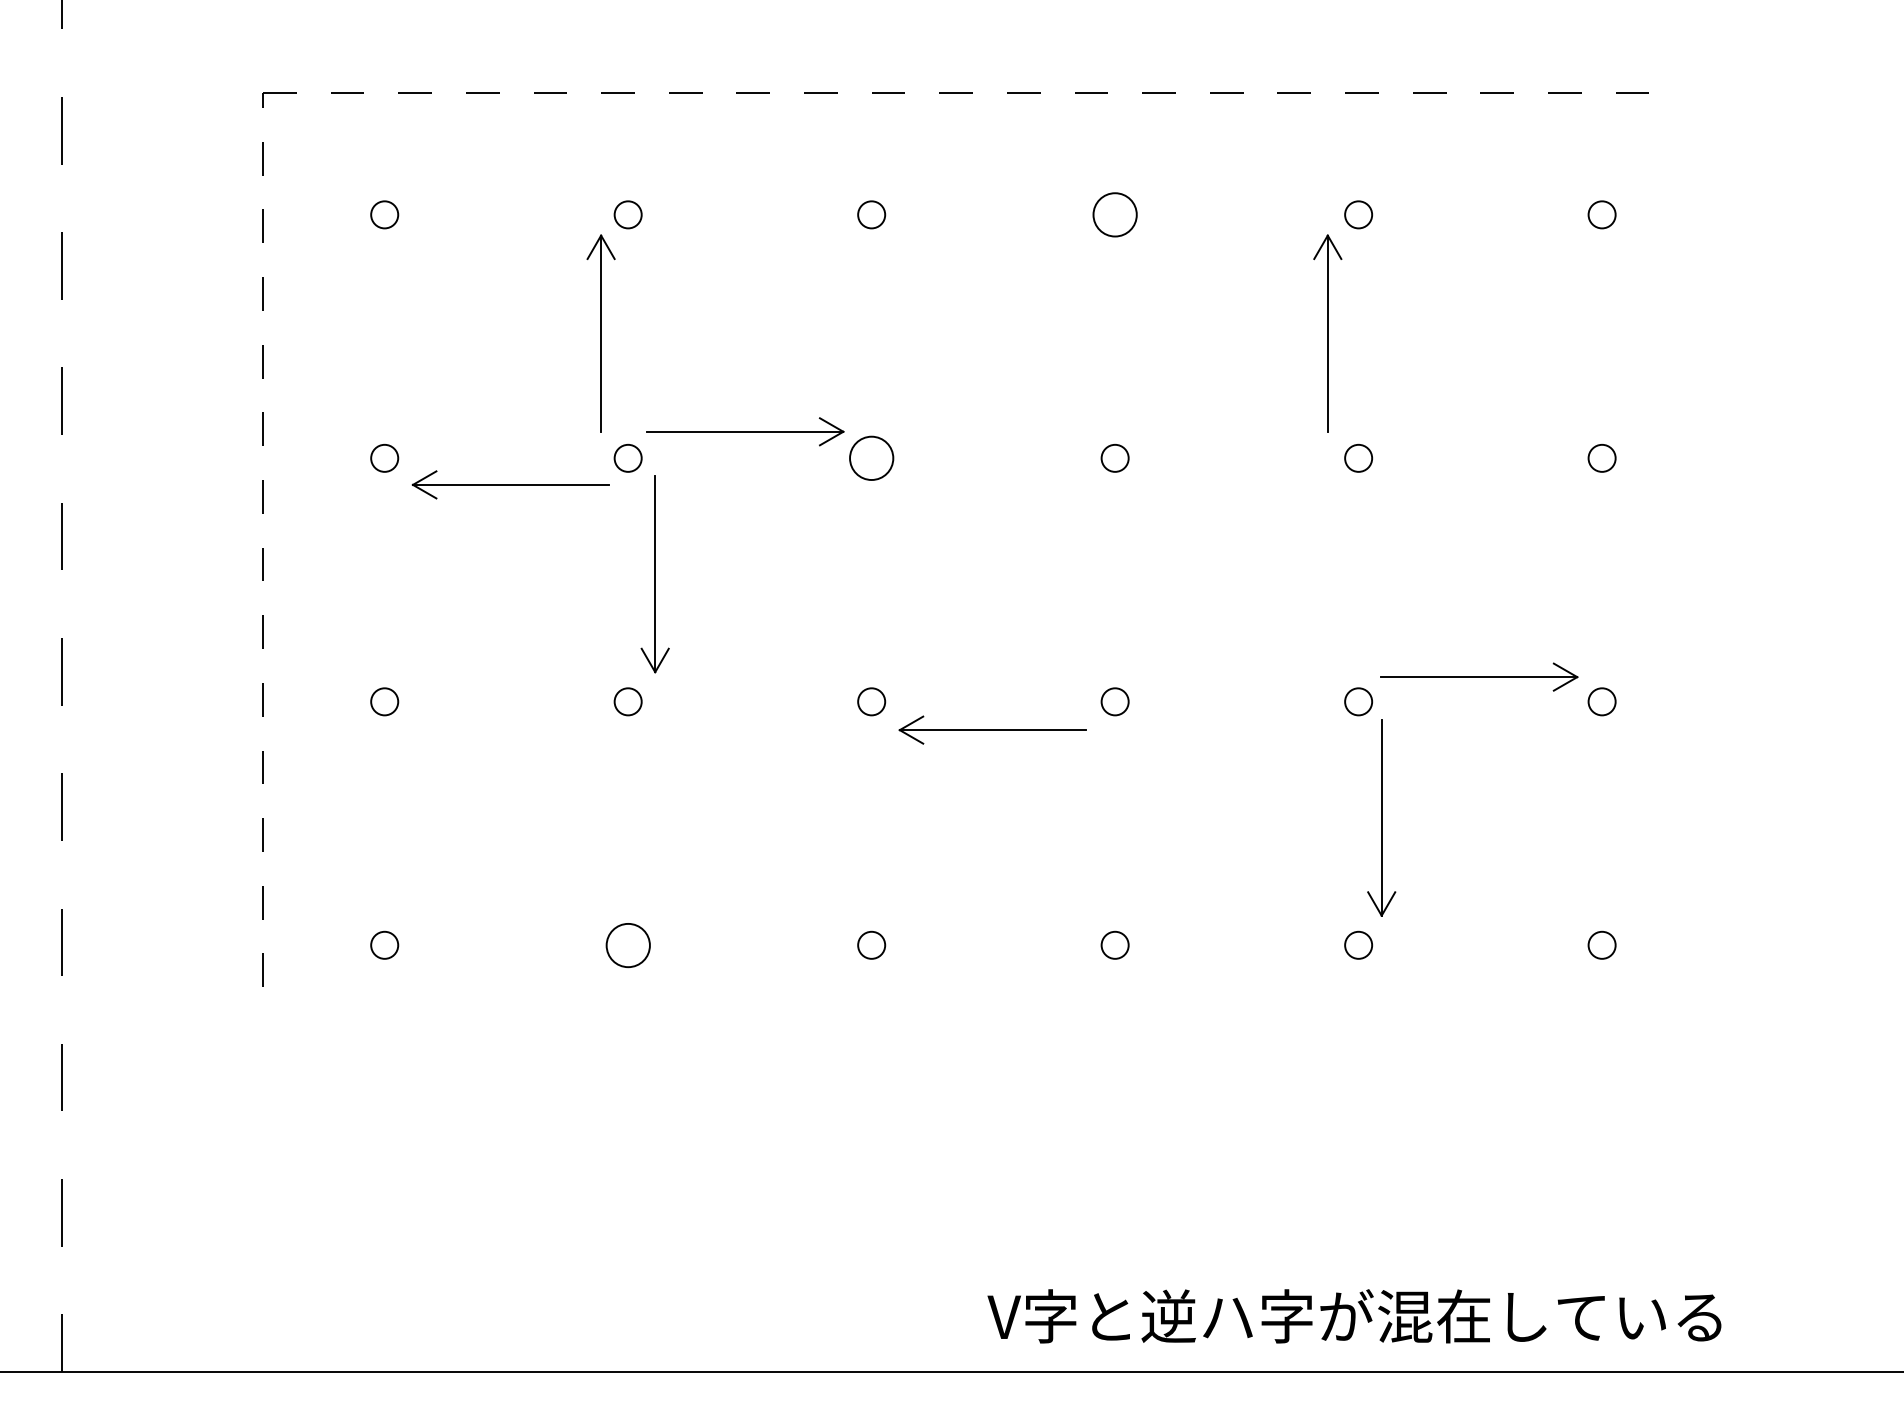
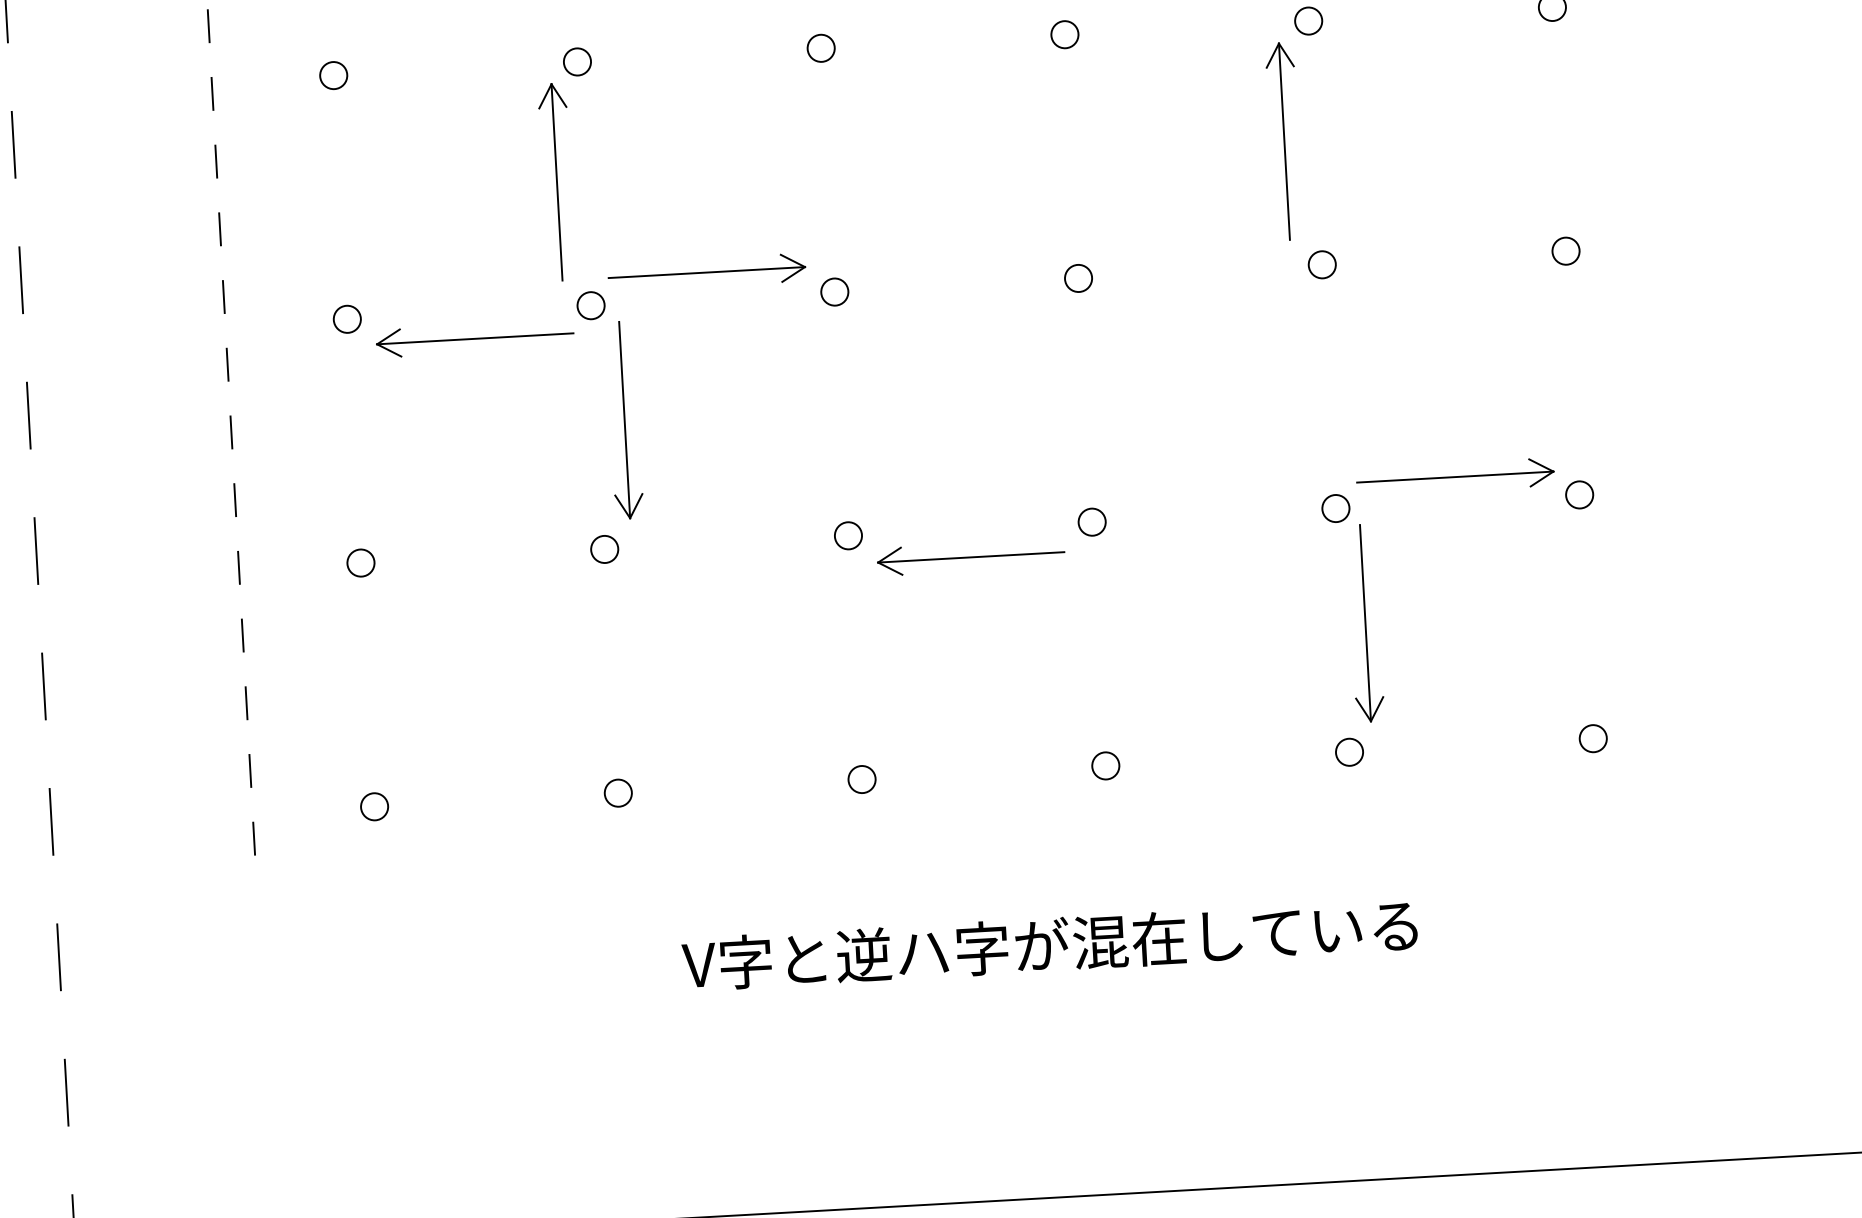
circle: (1114, 214) -> (1064, 34), size x0.62
circle: (871, 457) -> (834, 291), size x0.62
circle: (627, 944) -> (617, 792), size x0.62
text: (1354, 1316) -> (1049, 944), moved

